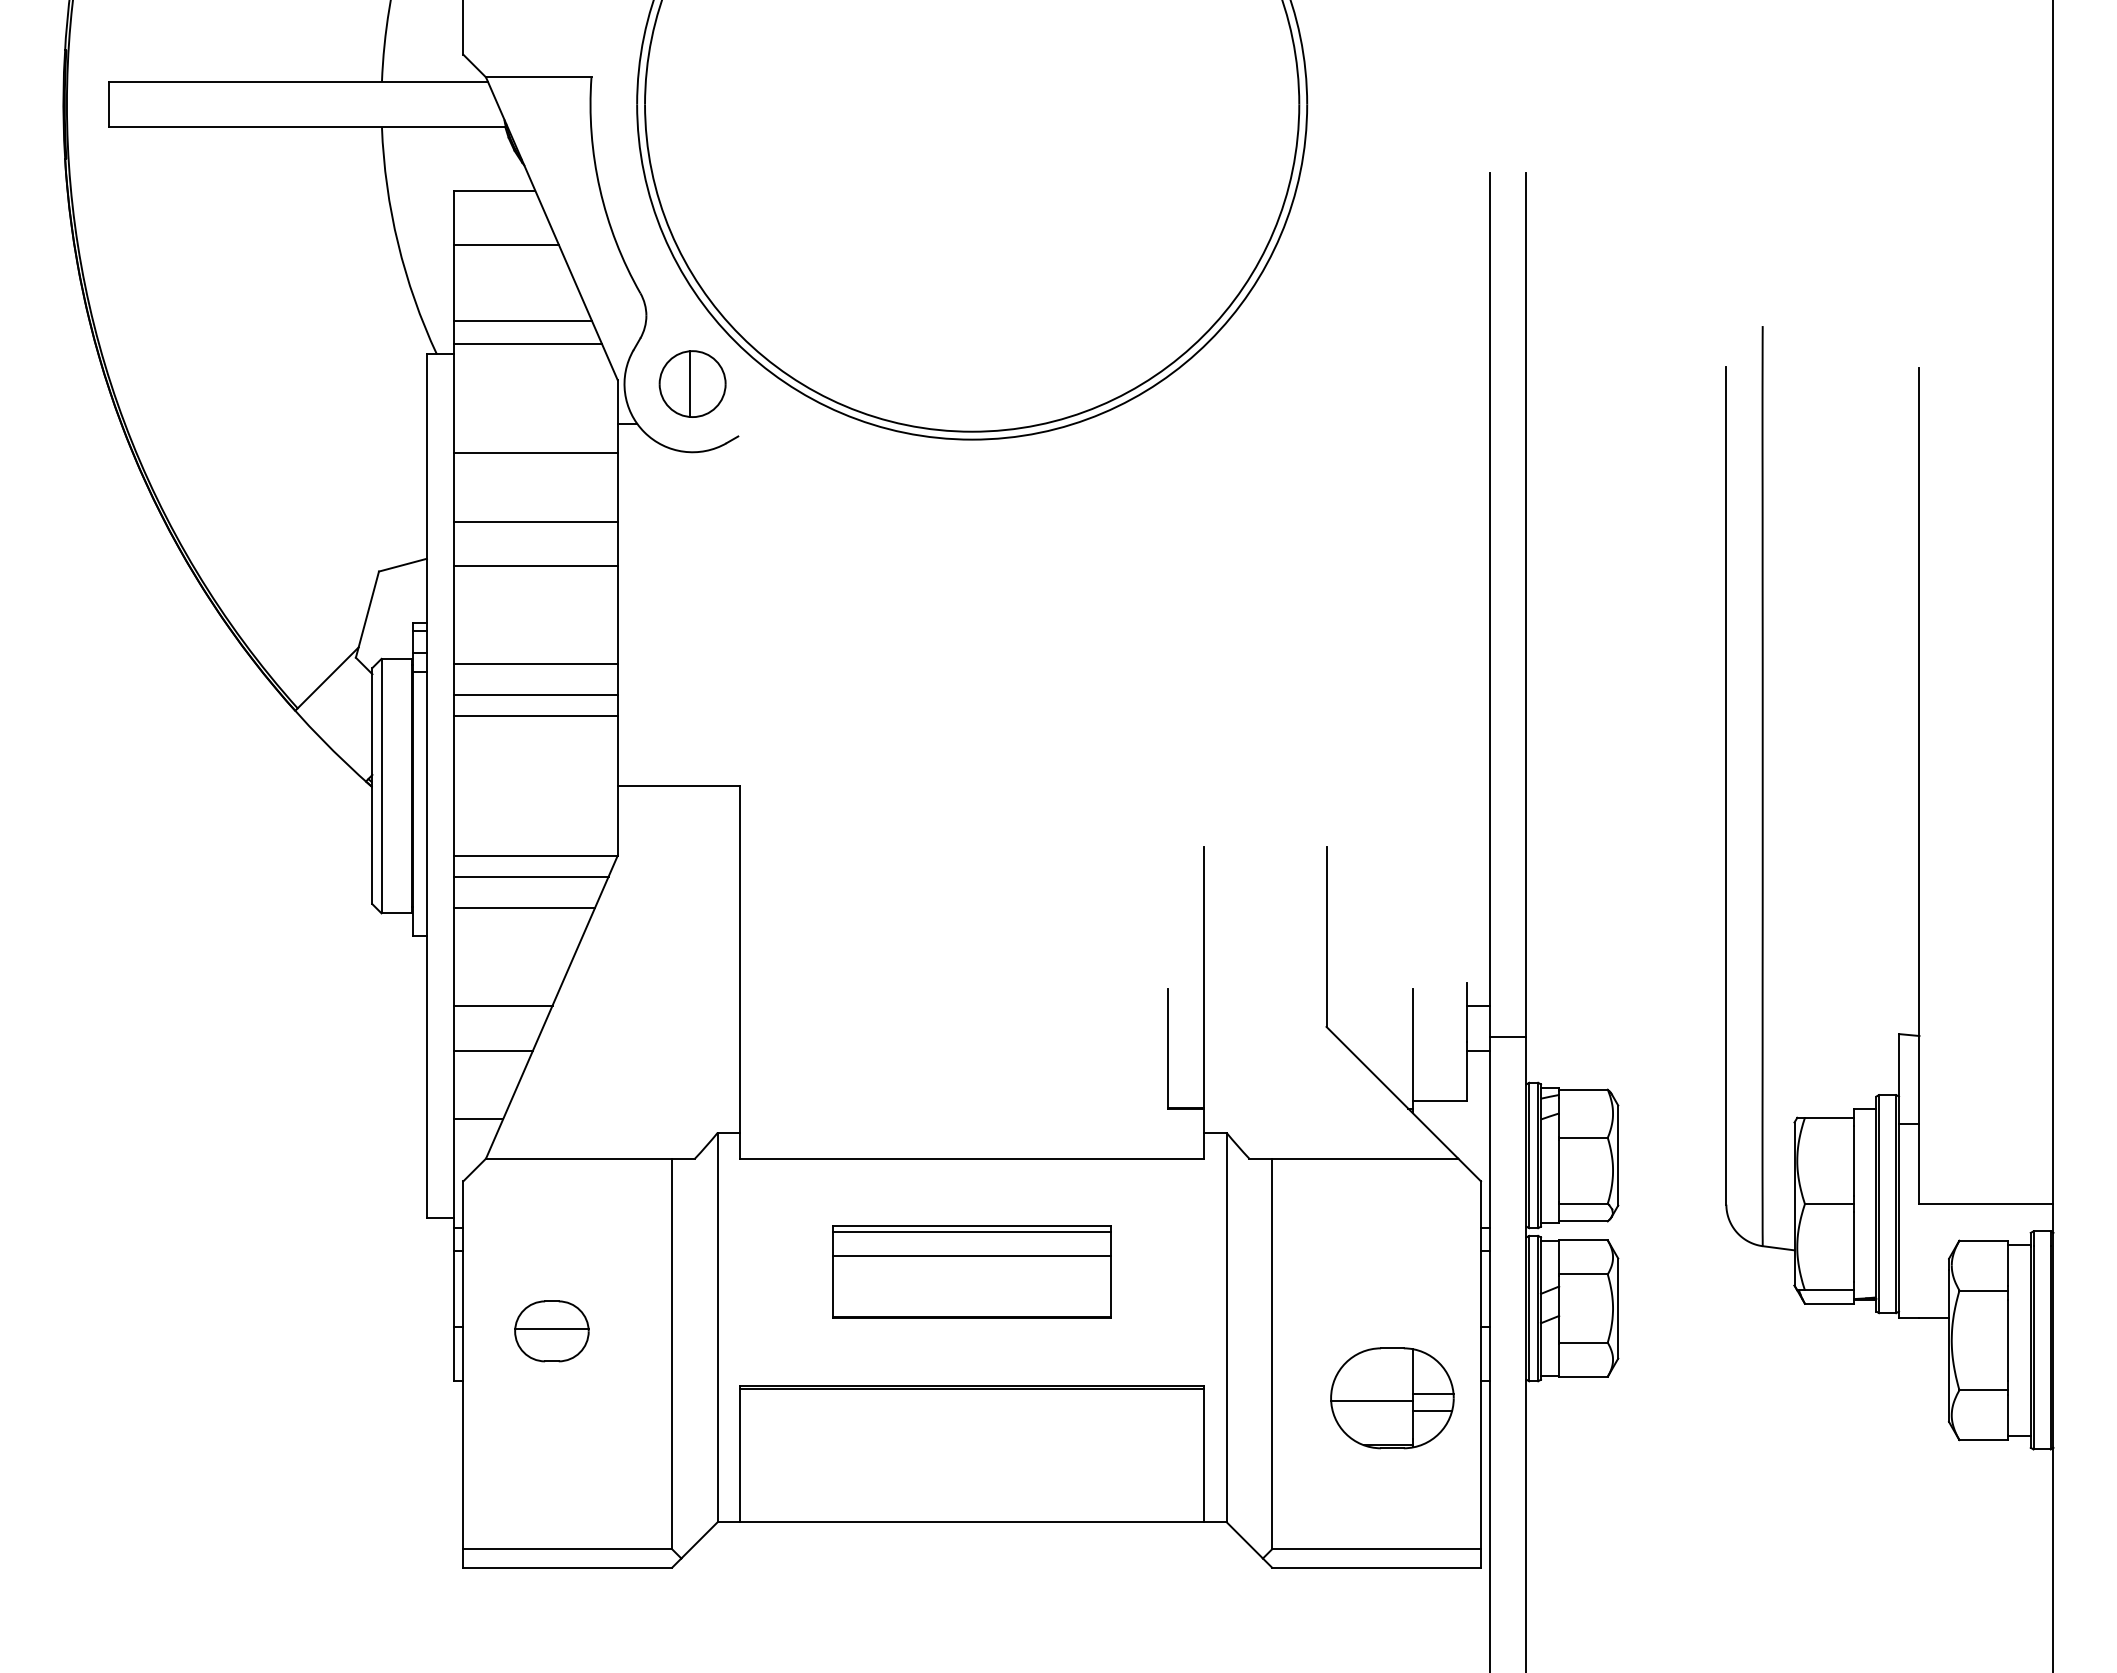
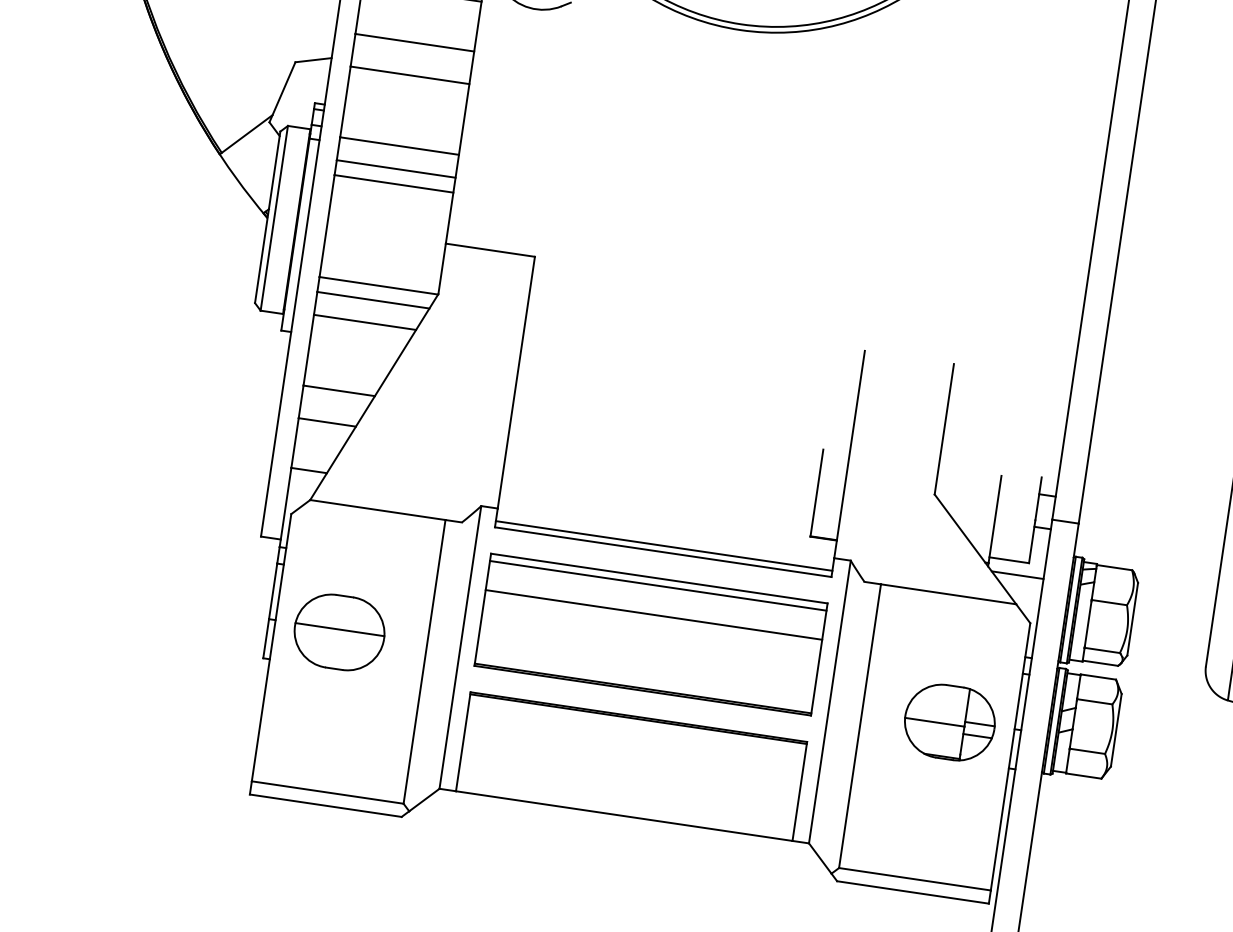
line: (1454, 1119) -> (1017, 575), added
line: (971, 1150) -> (663, 546), added
part: (971, 1271) -> (650, 634), size x1.67
part: (551, 1331) -> (339, 632), size x1.67
part: (1392, 1398) -> (949, 722), moved

